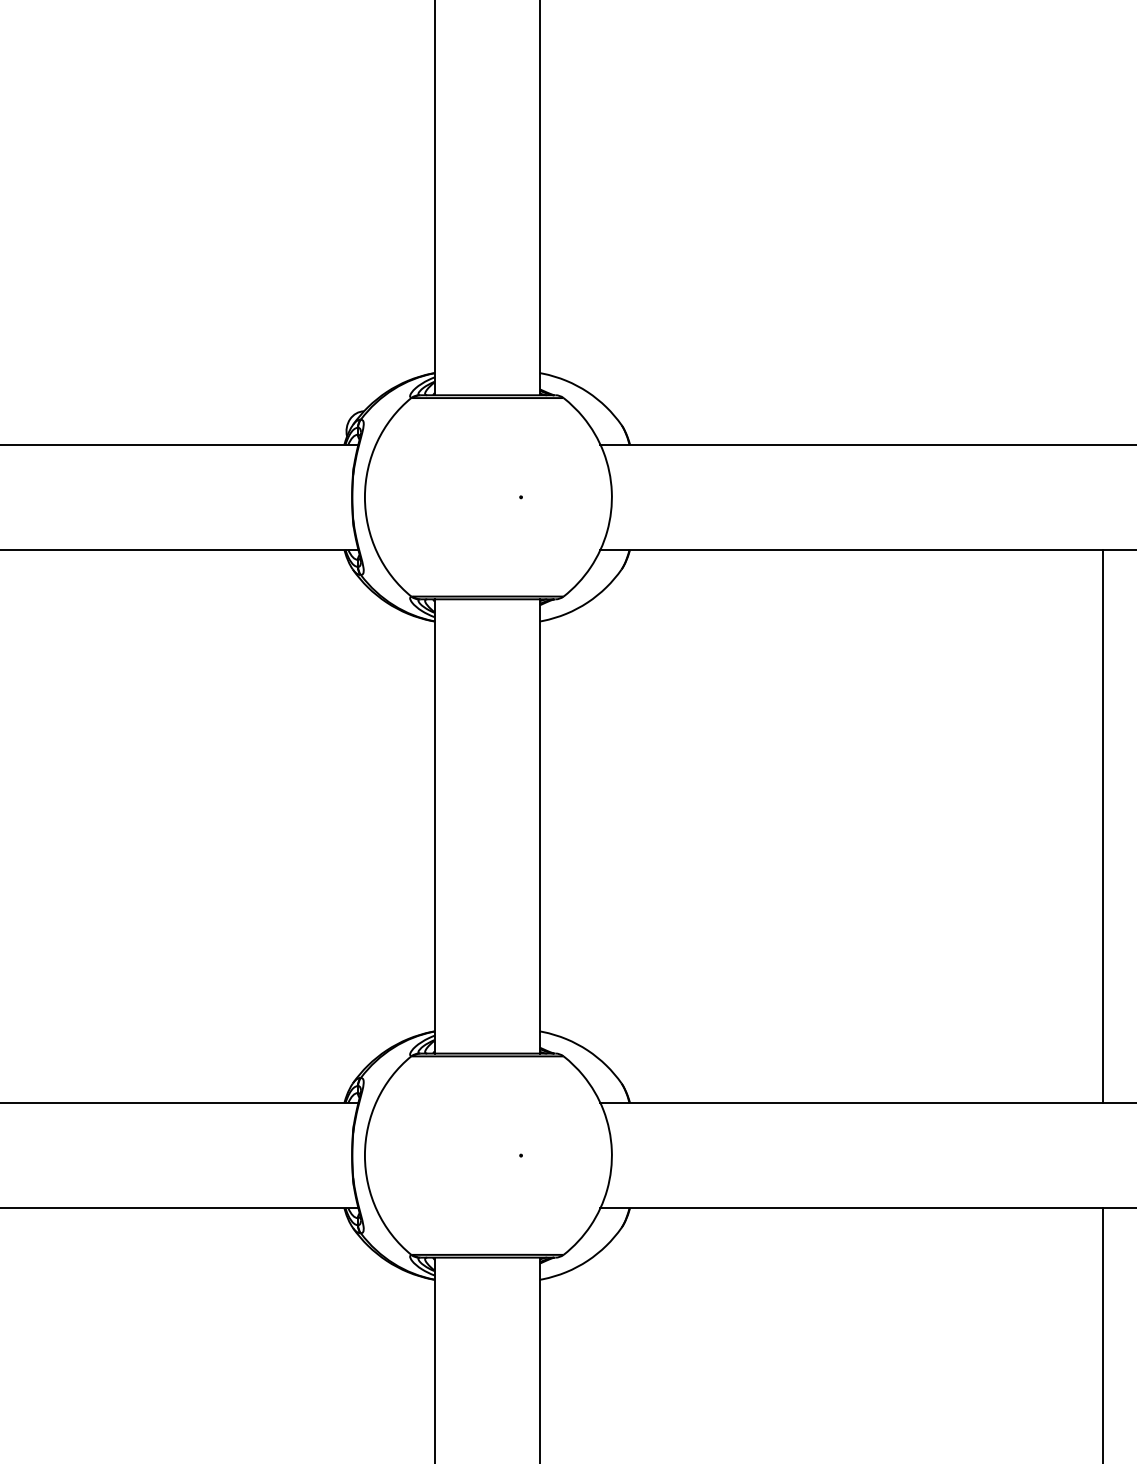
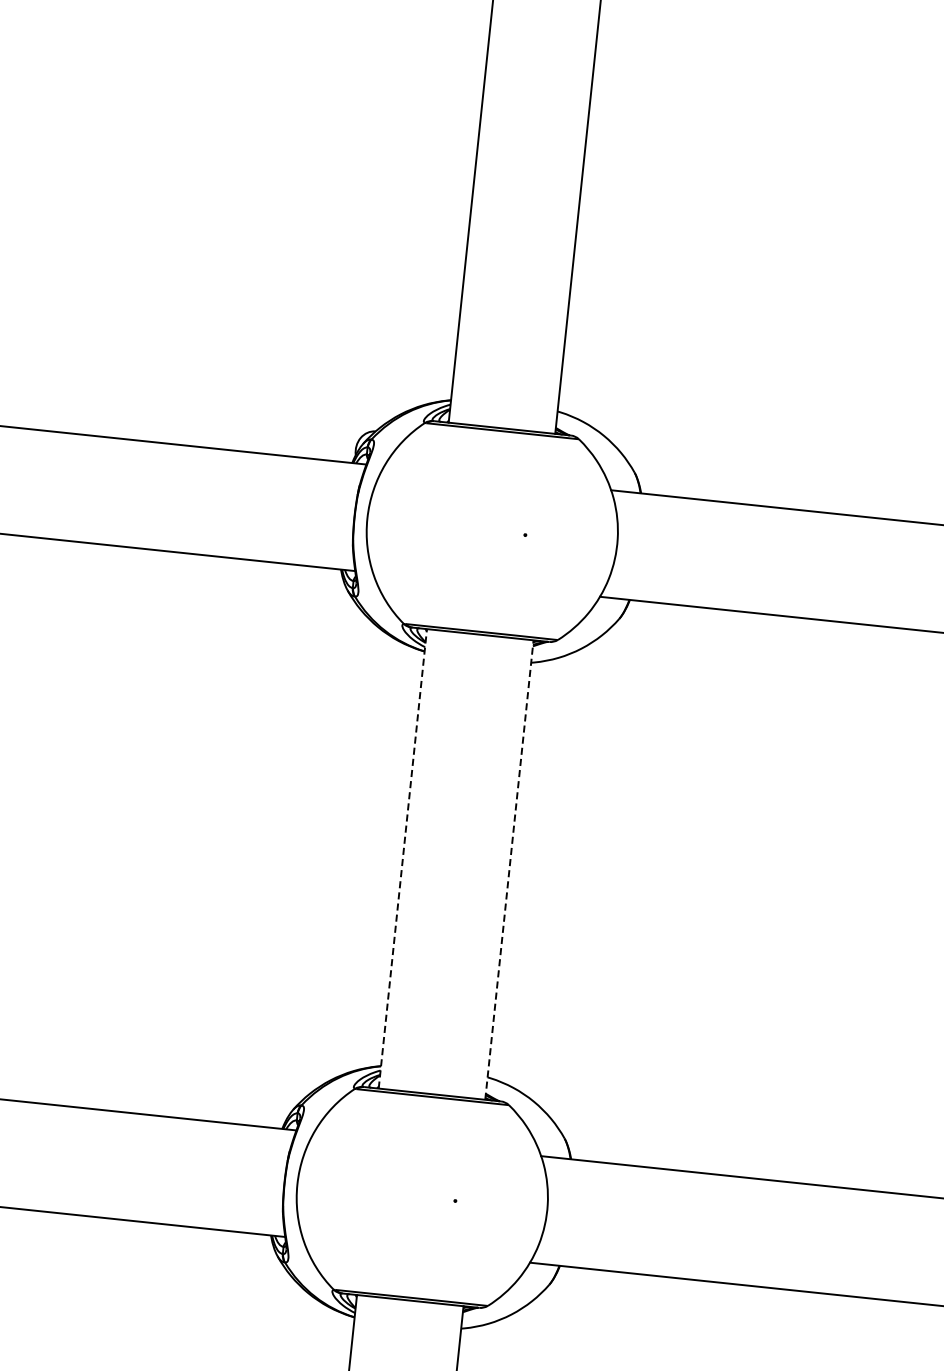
line: (434, 825) -> (402, 857), solid -> dashed
line: (539, 825) -> (509, 869), solid -> dashed

